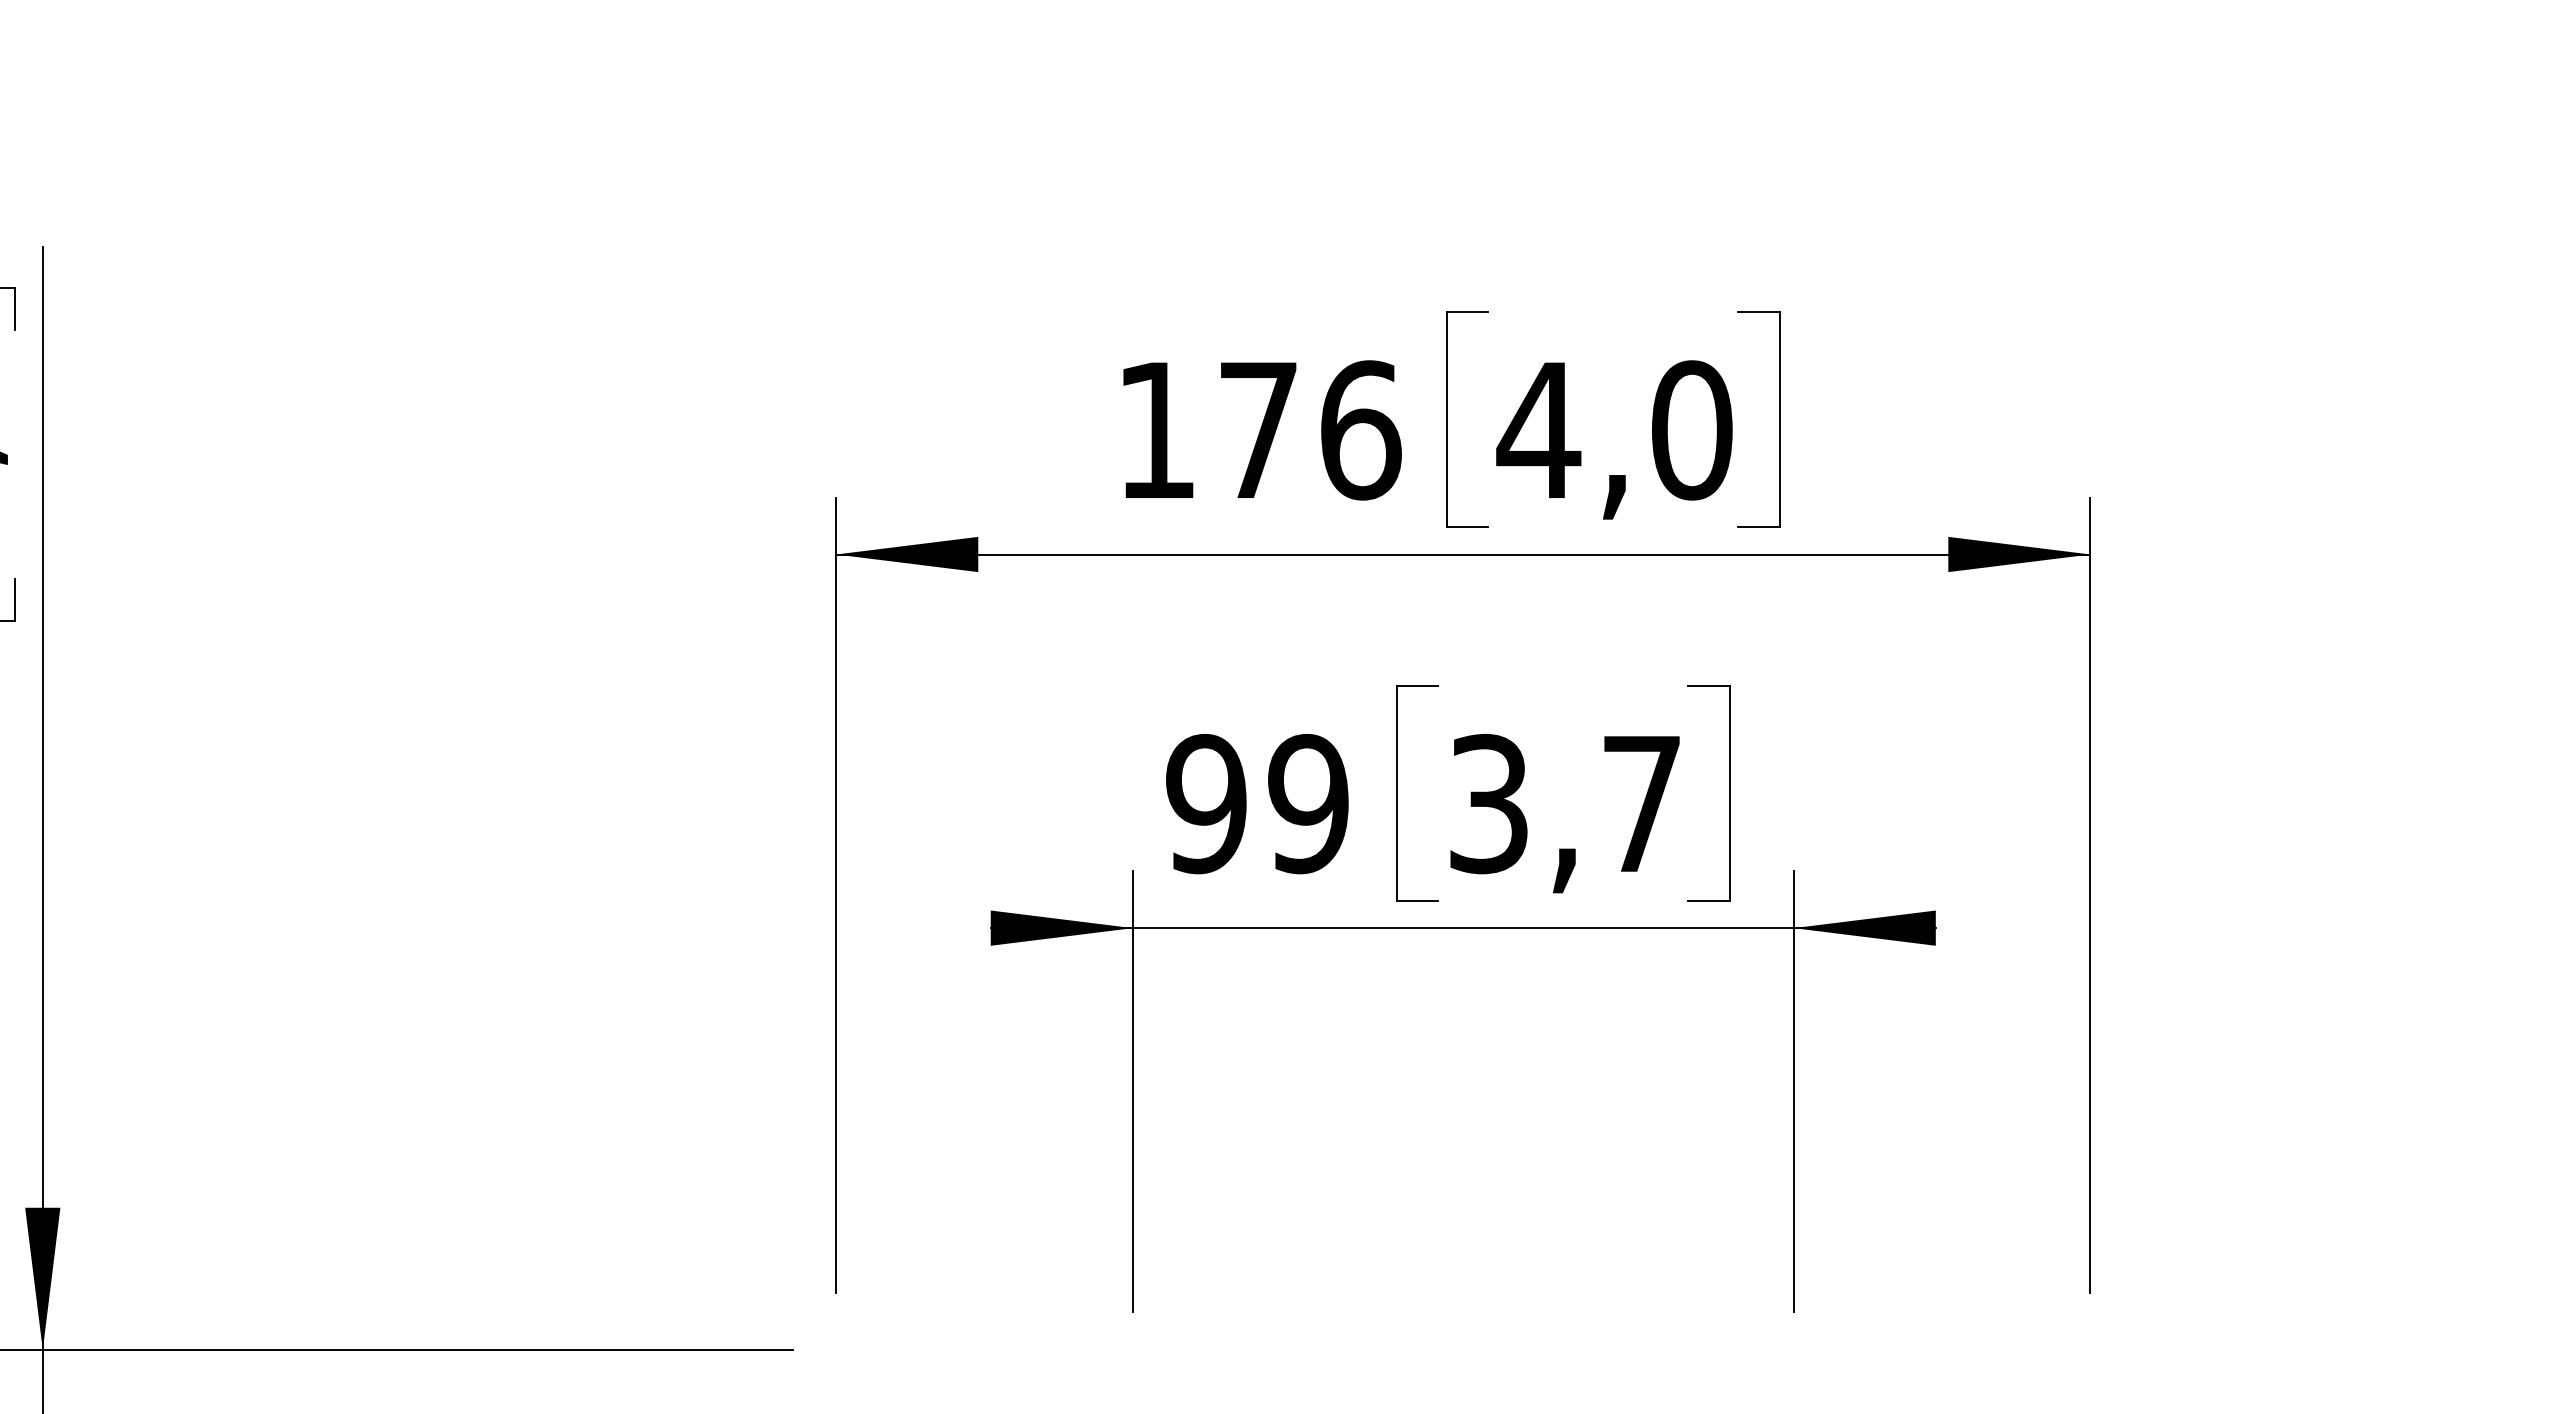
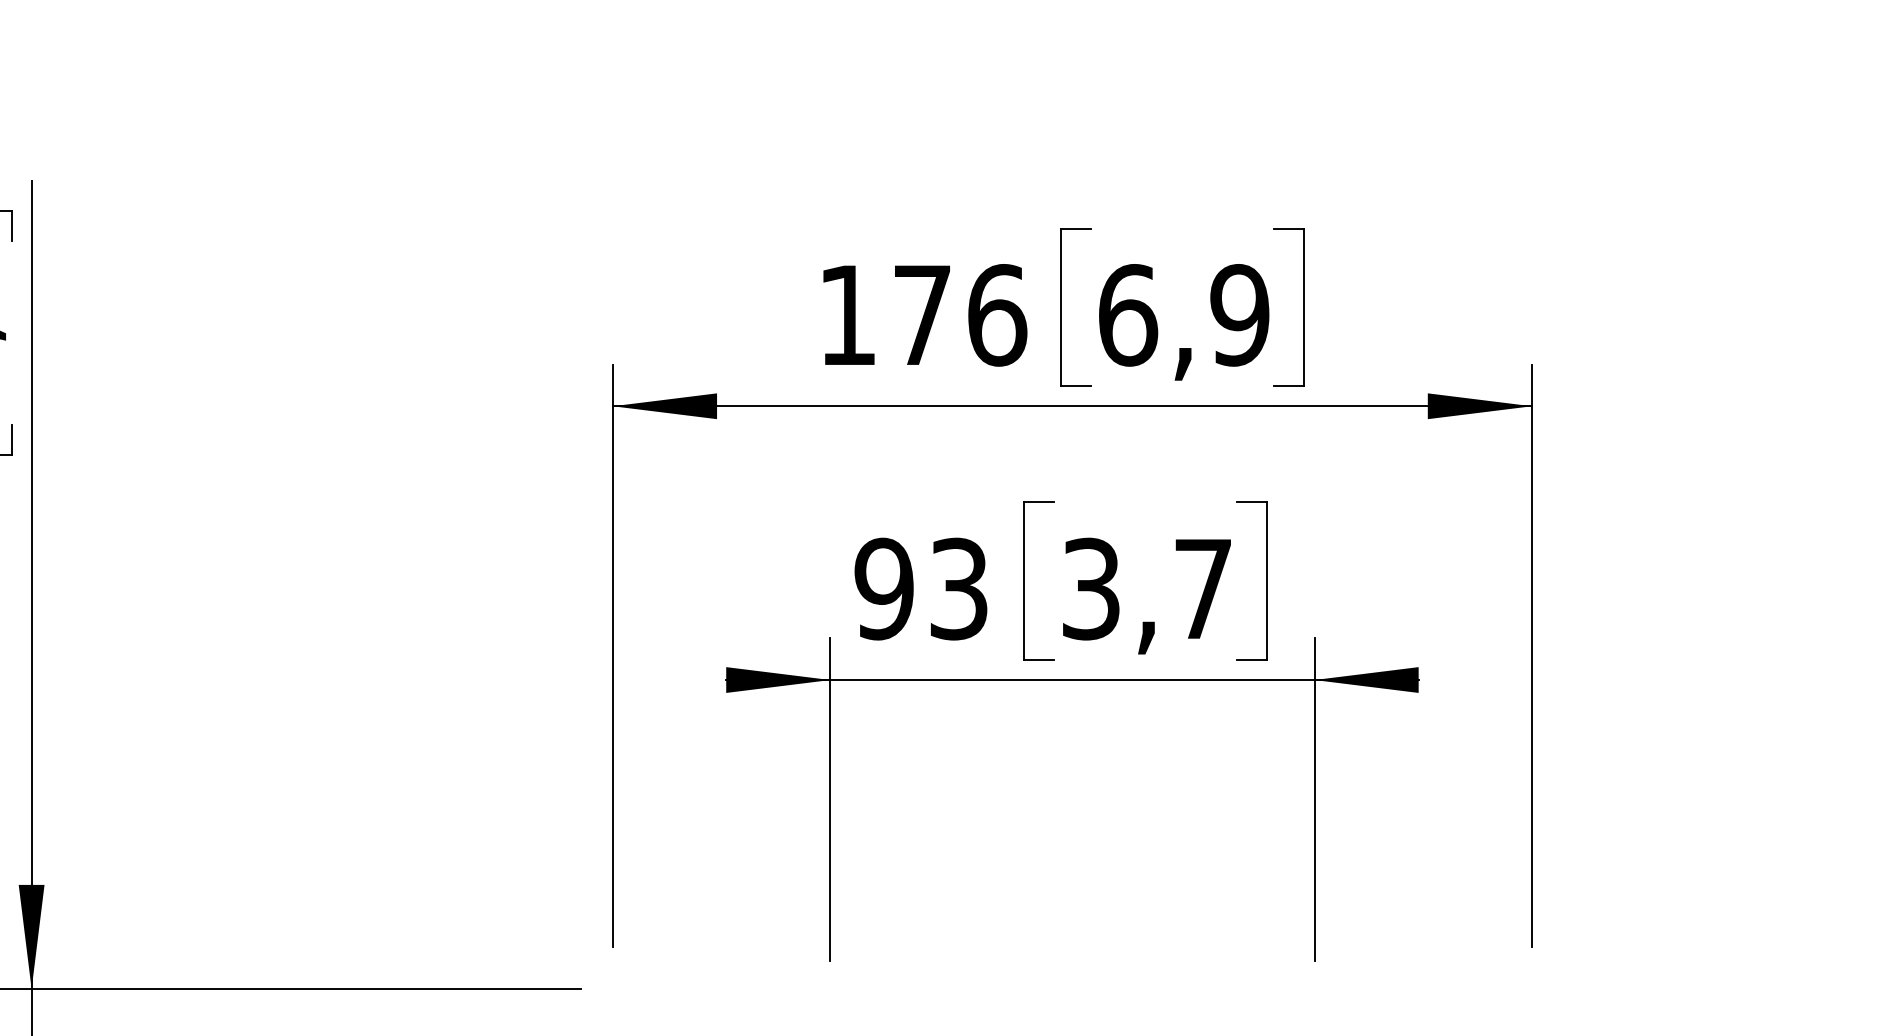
text: (1614, 430) -> (1183, 315), 4,0 -> 6,9
text: (1308, 804) -> (959, 589), 99 -> 93

